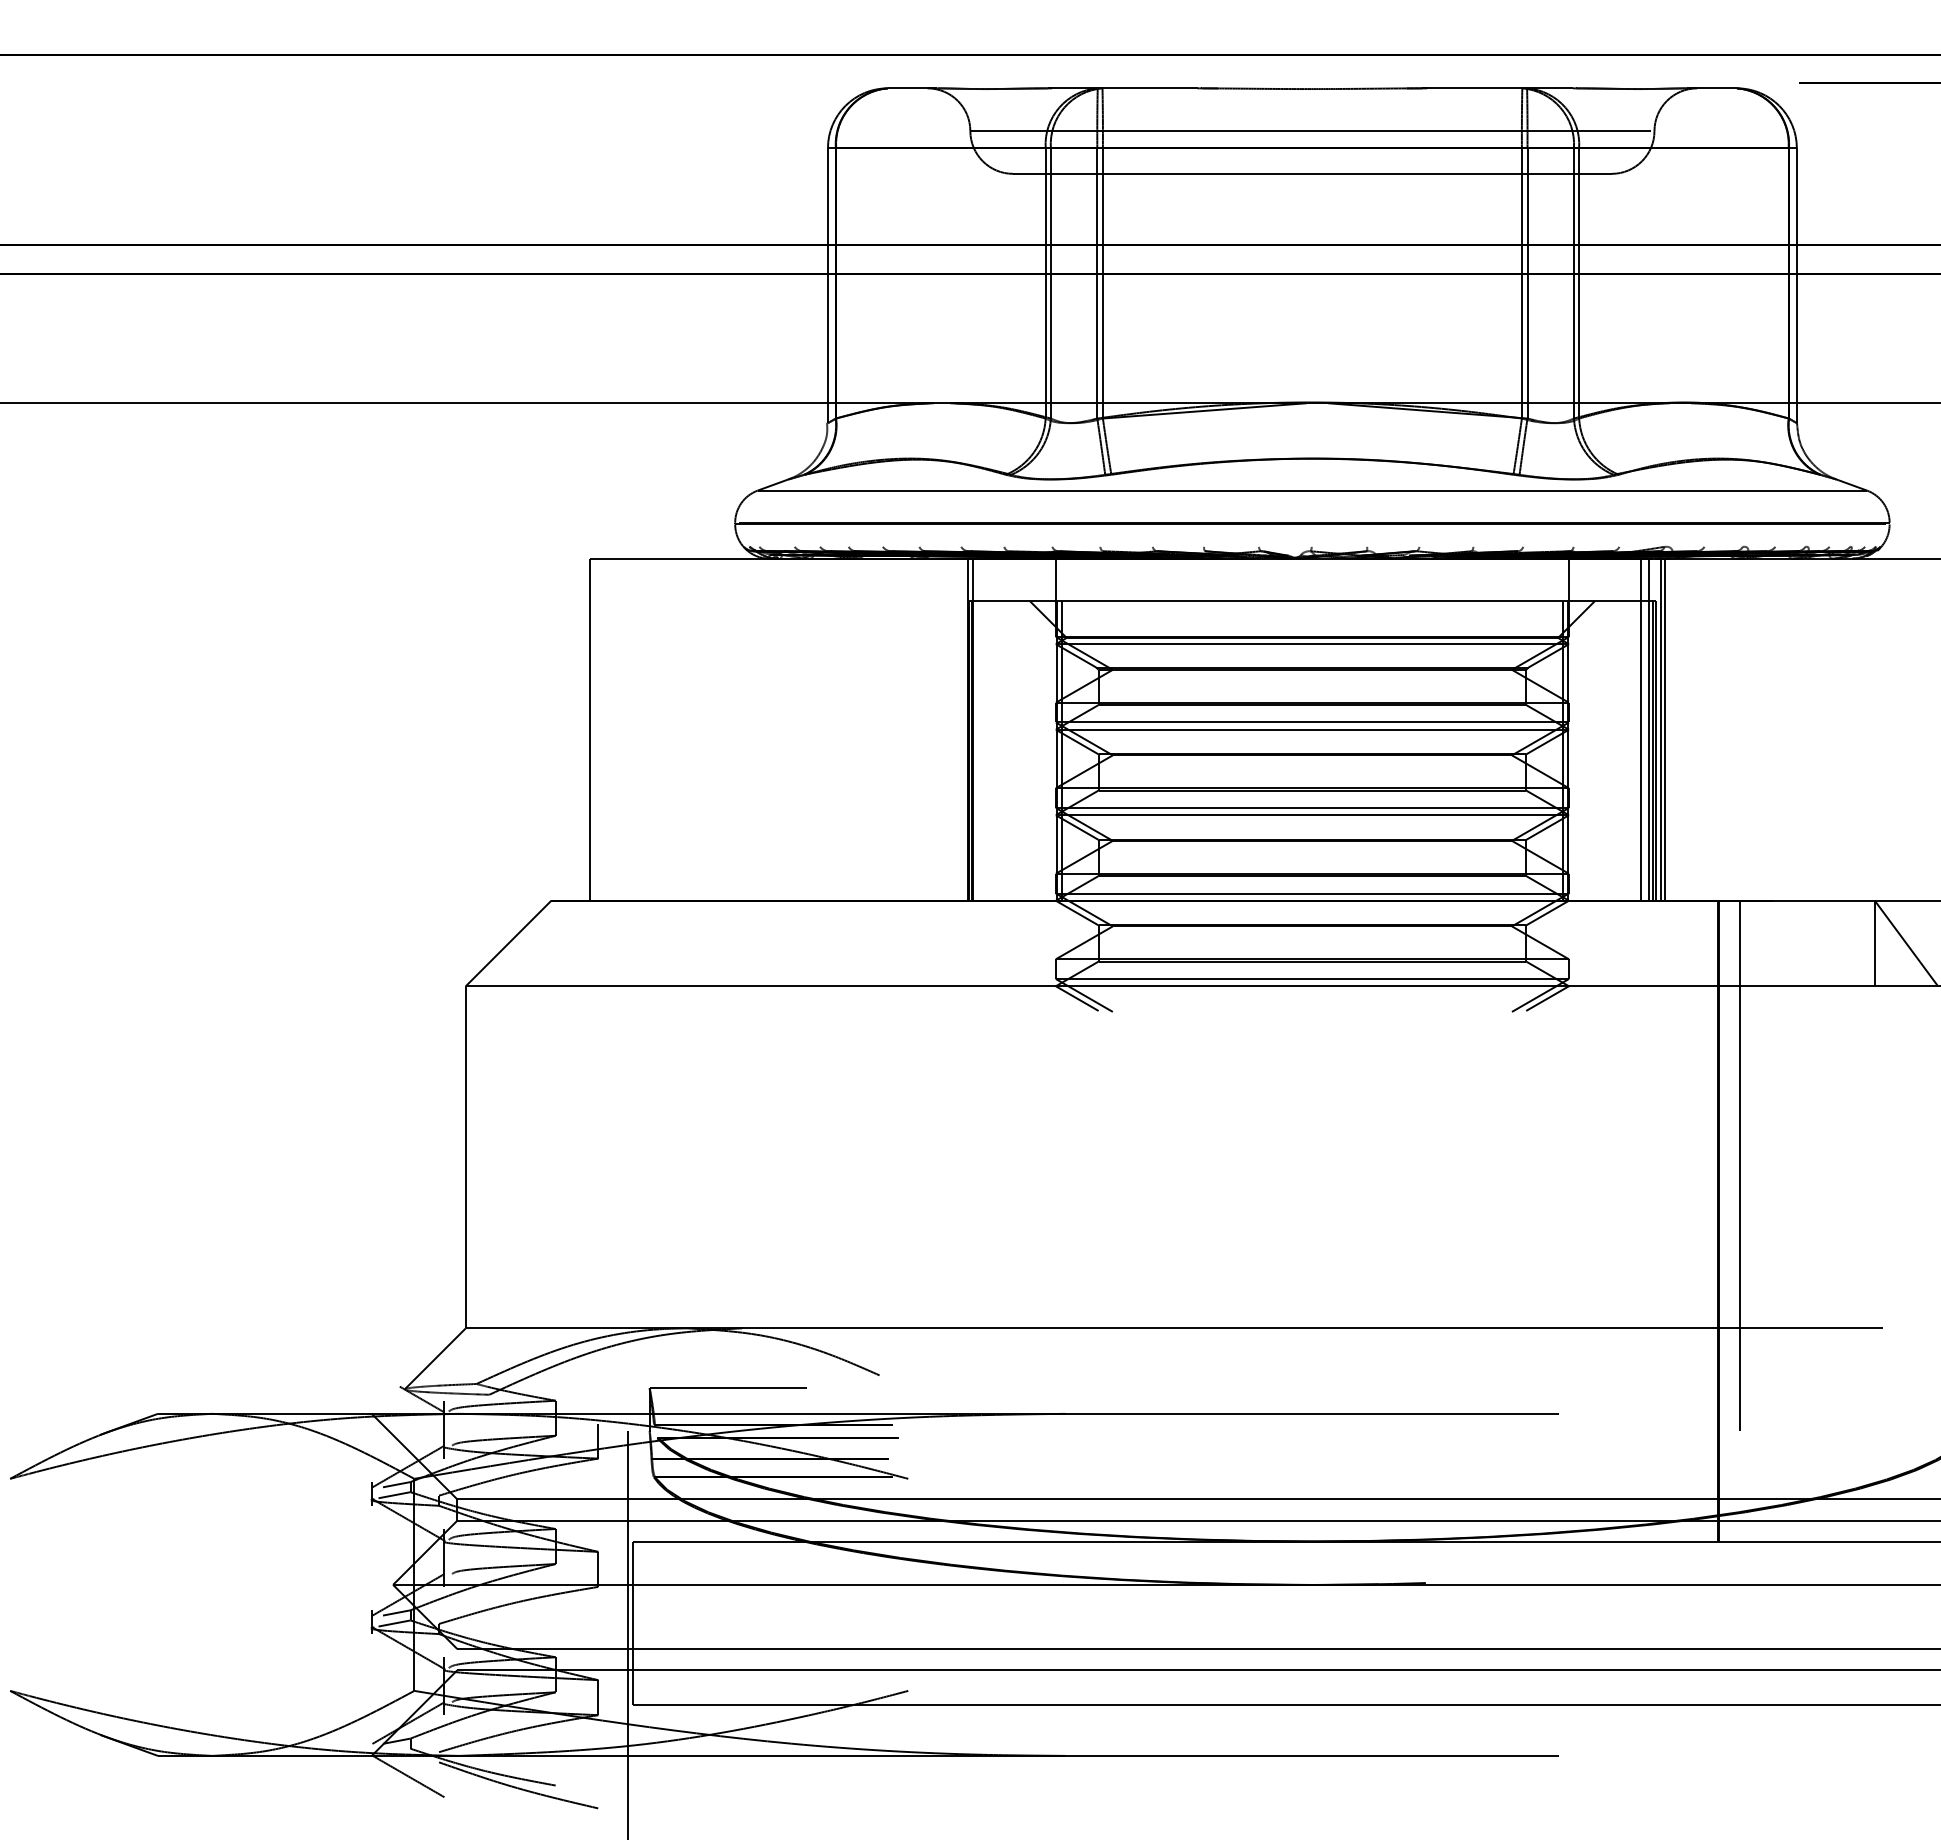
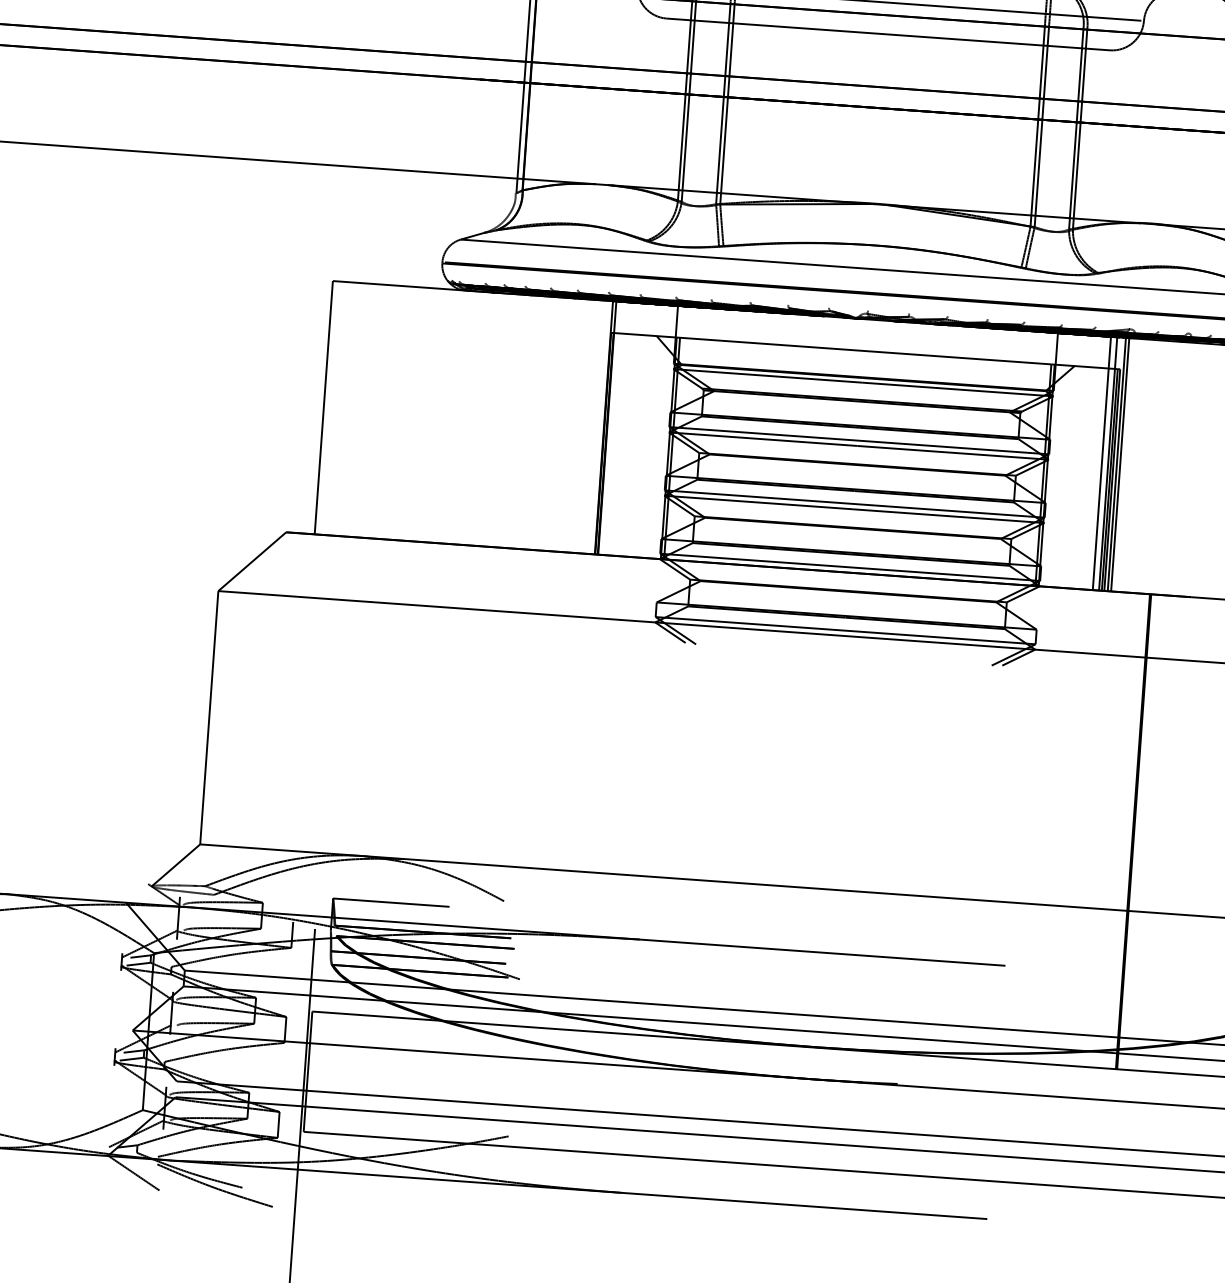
line: (1739, 1165) -> (1152, 791), removed

